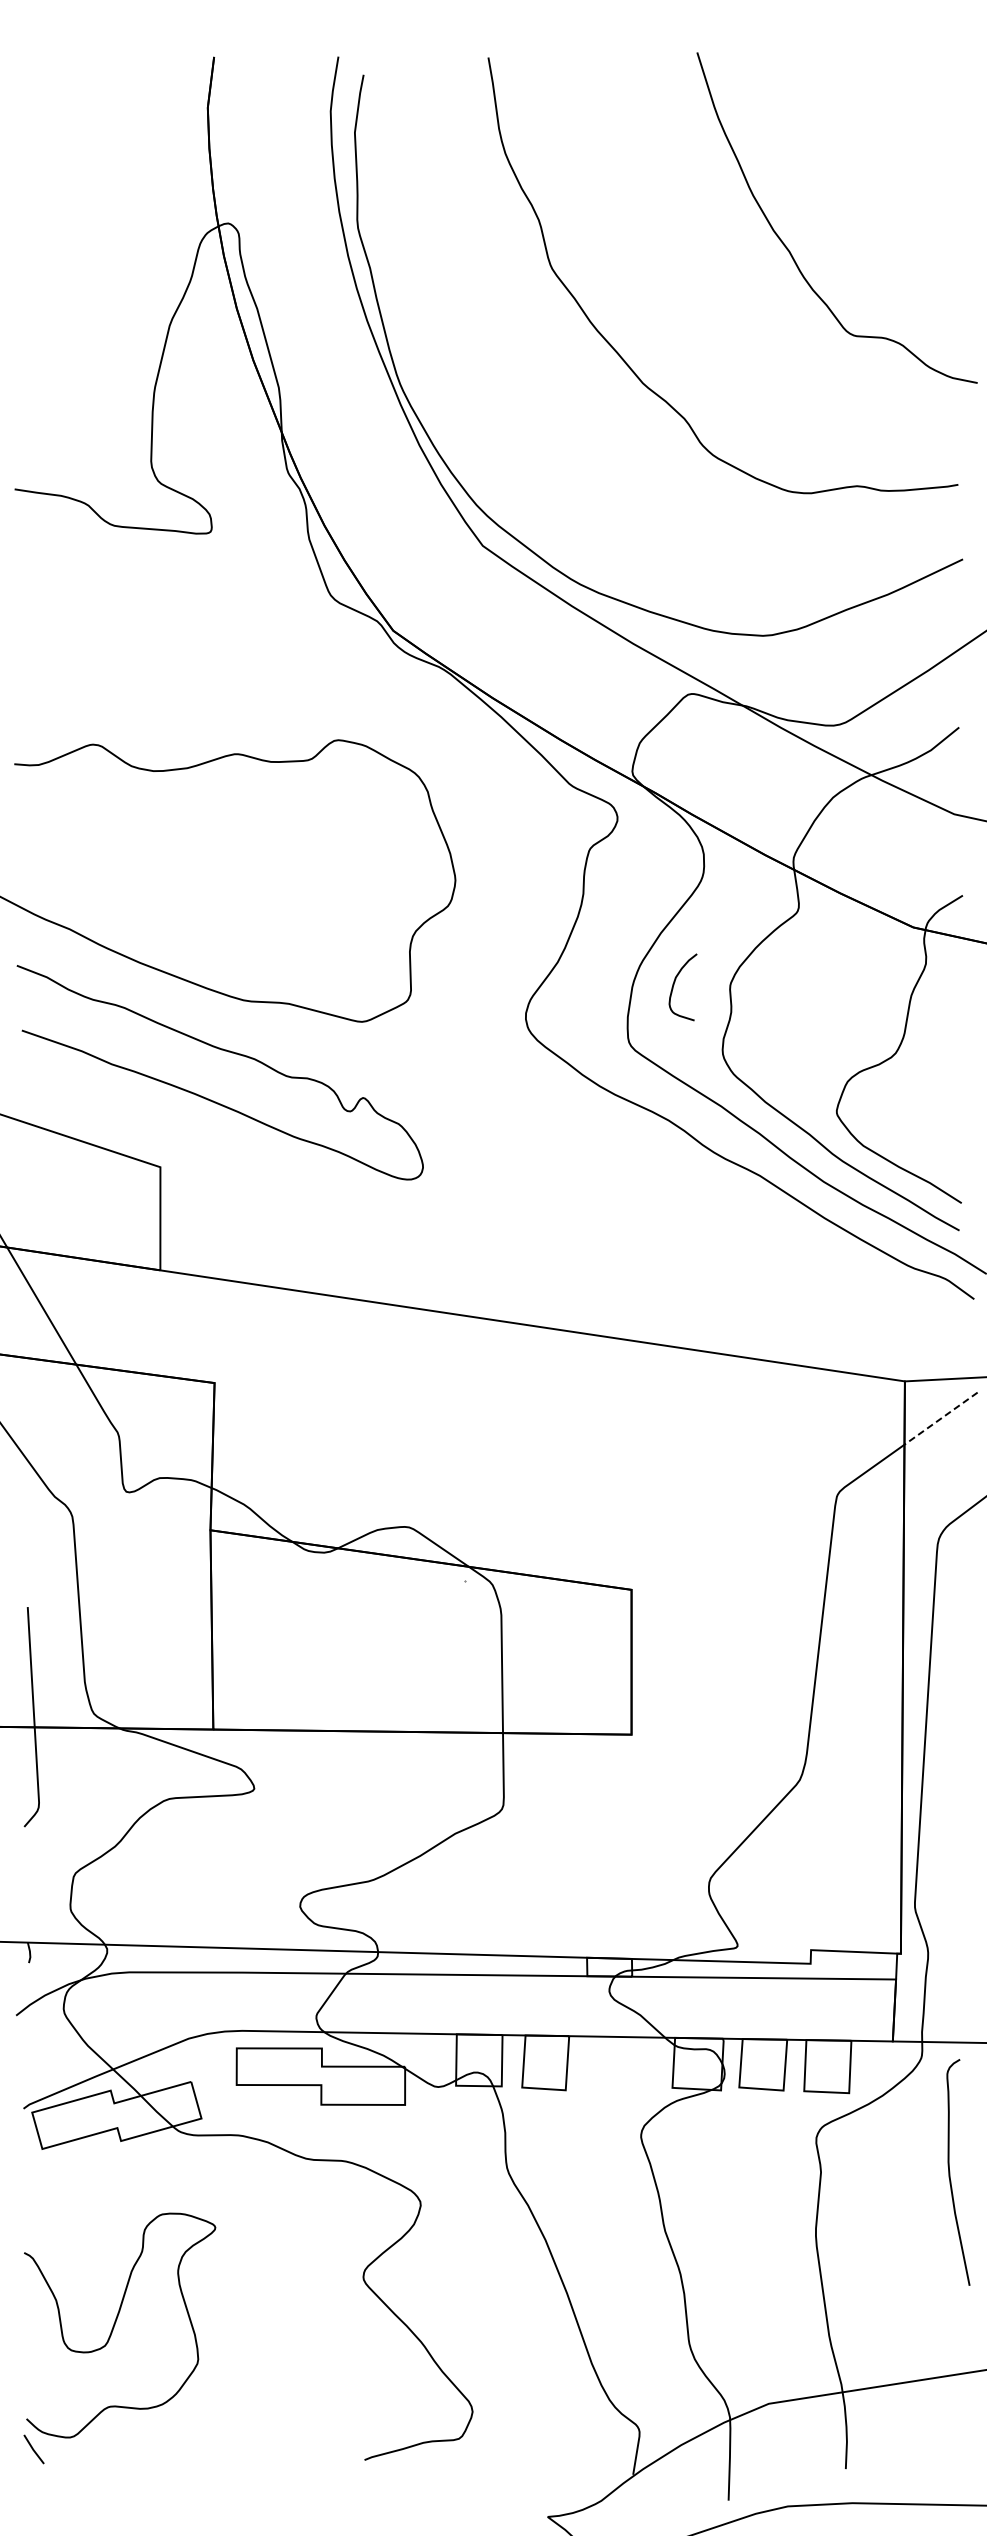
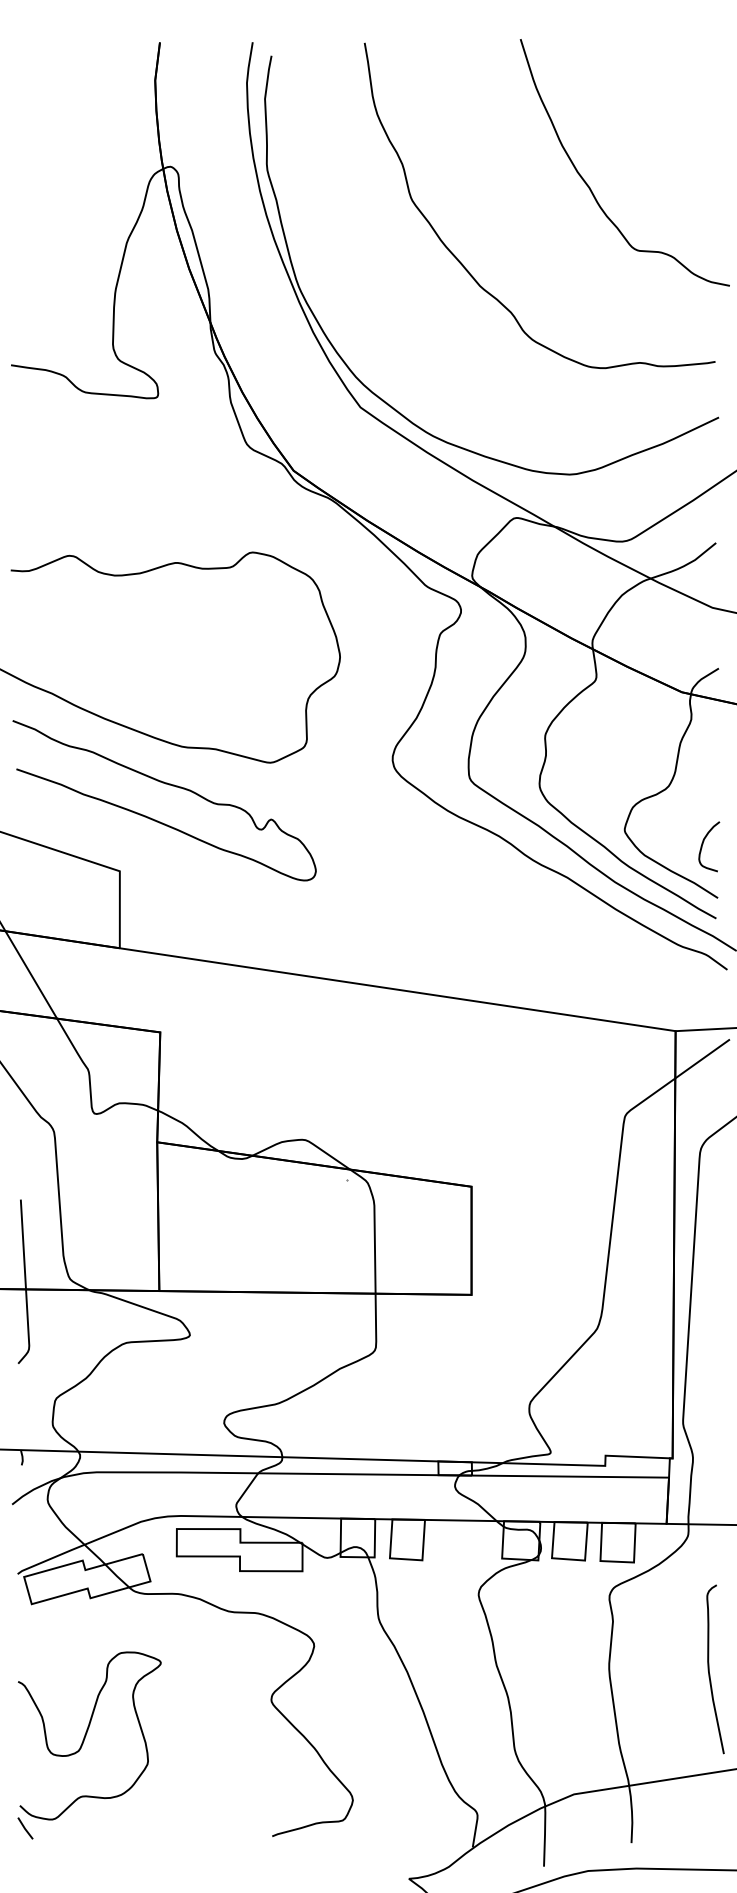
curve: (674, 985) -> (702, 845), moved
line: (941, 1418) -> (702, 1058), dashed -> solid
curve: (950, 2172) -> (709, 1669), moved

